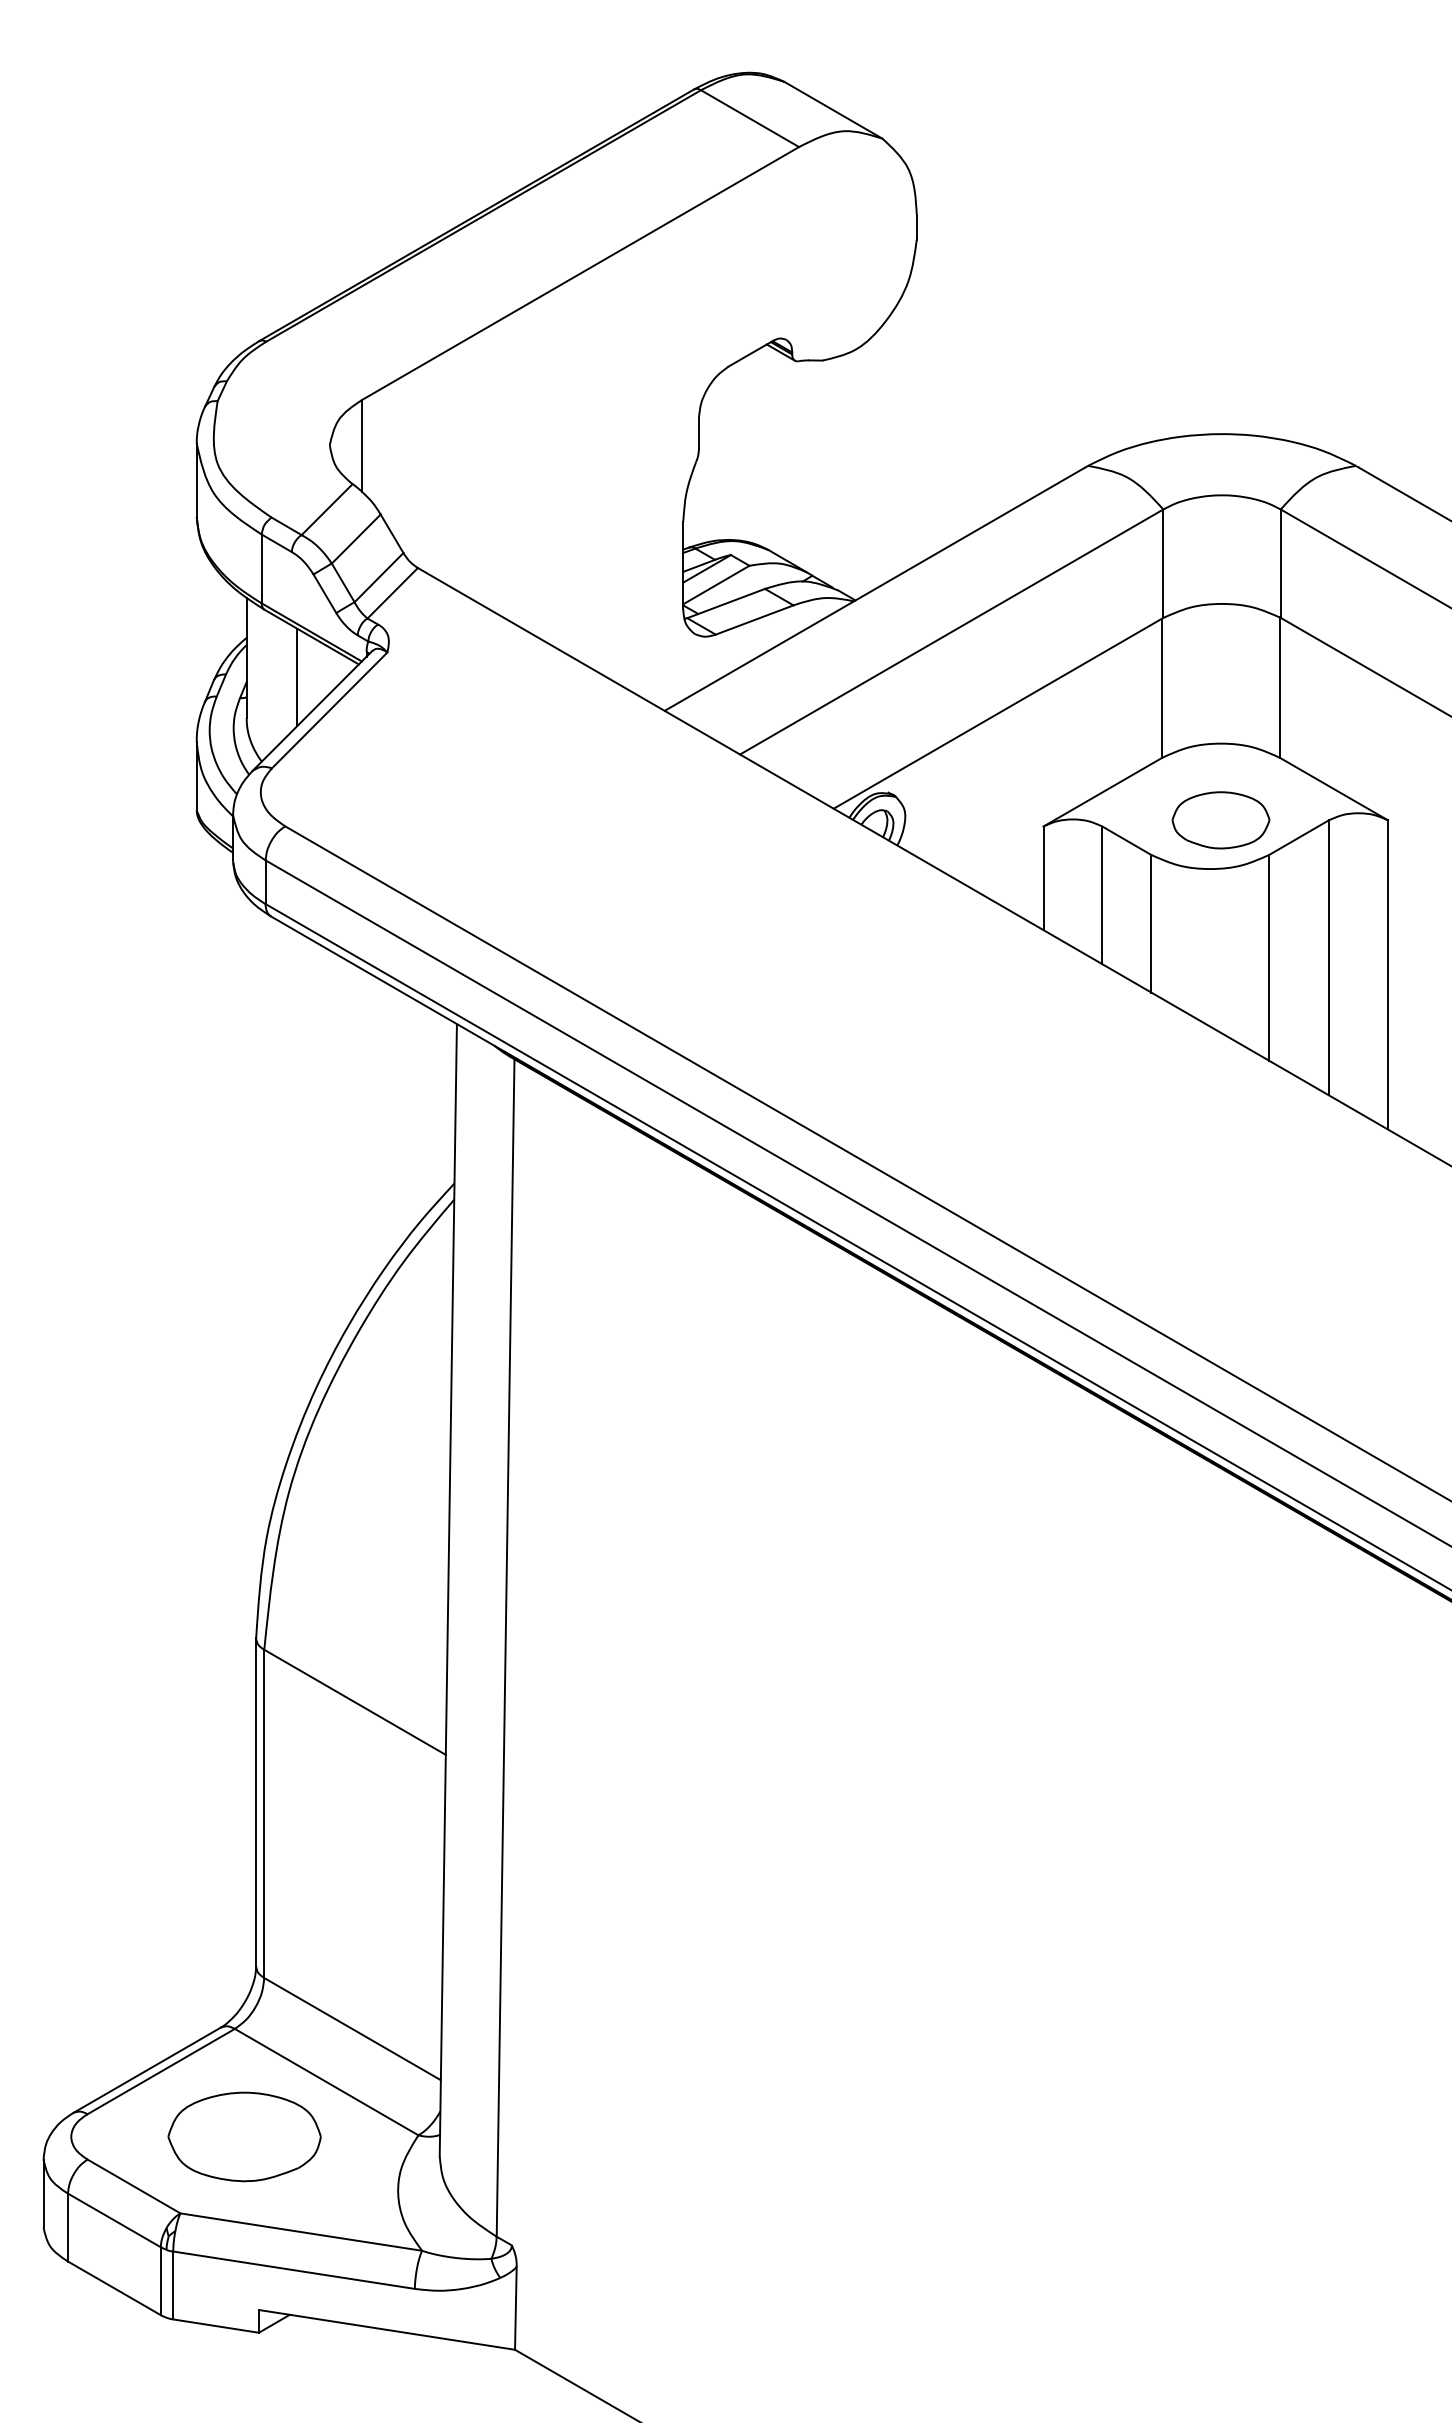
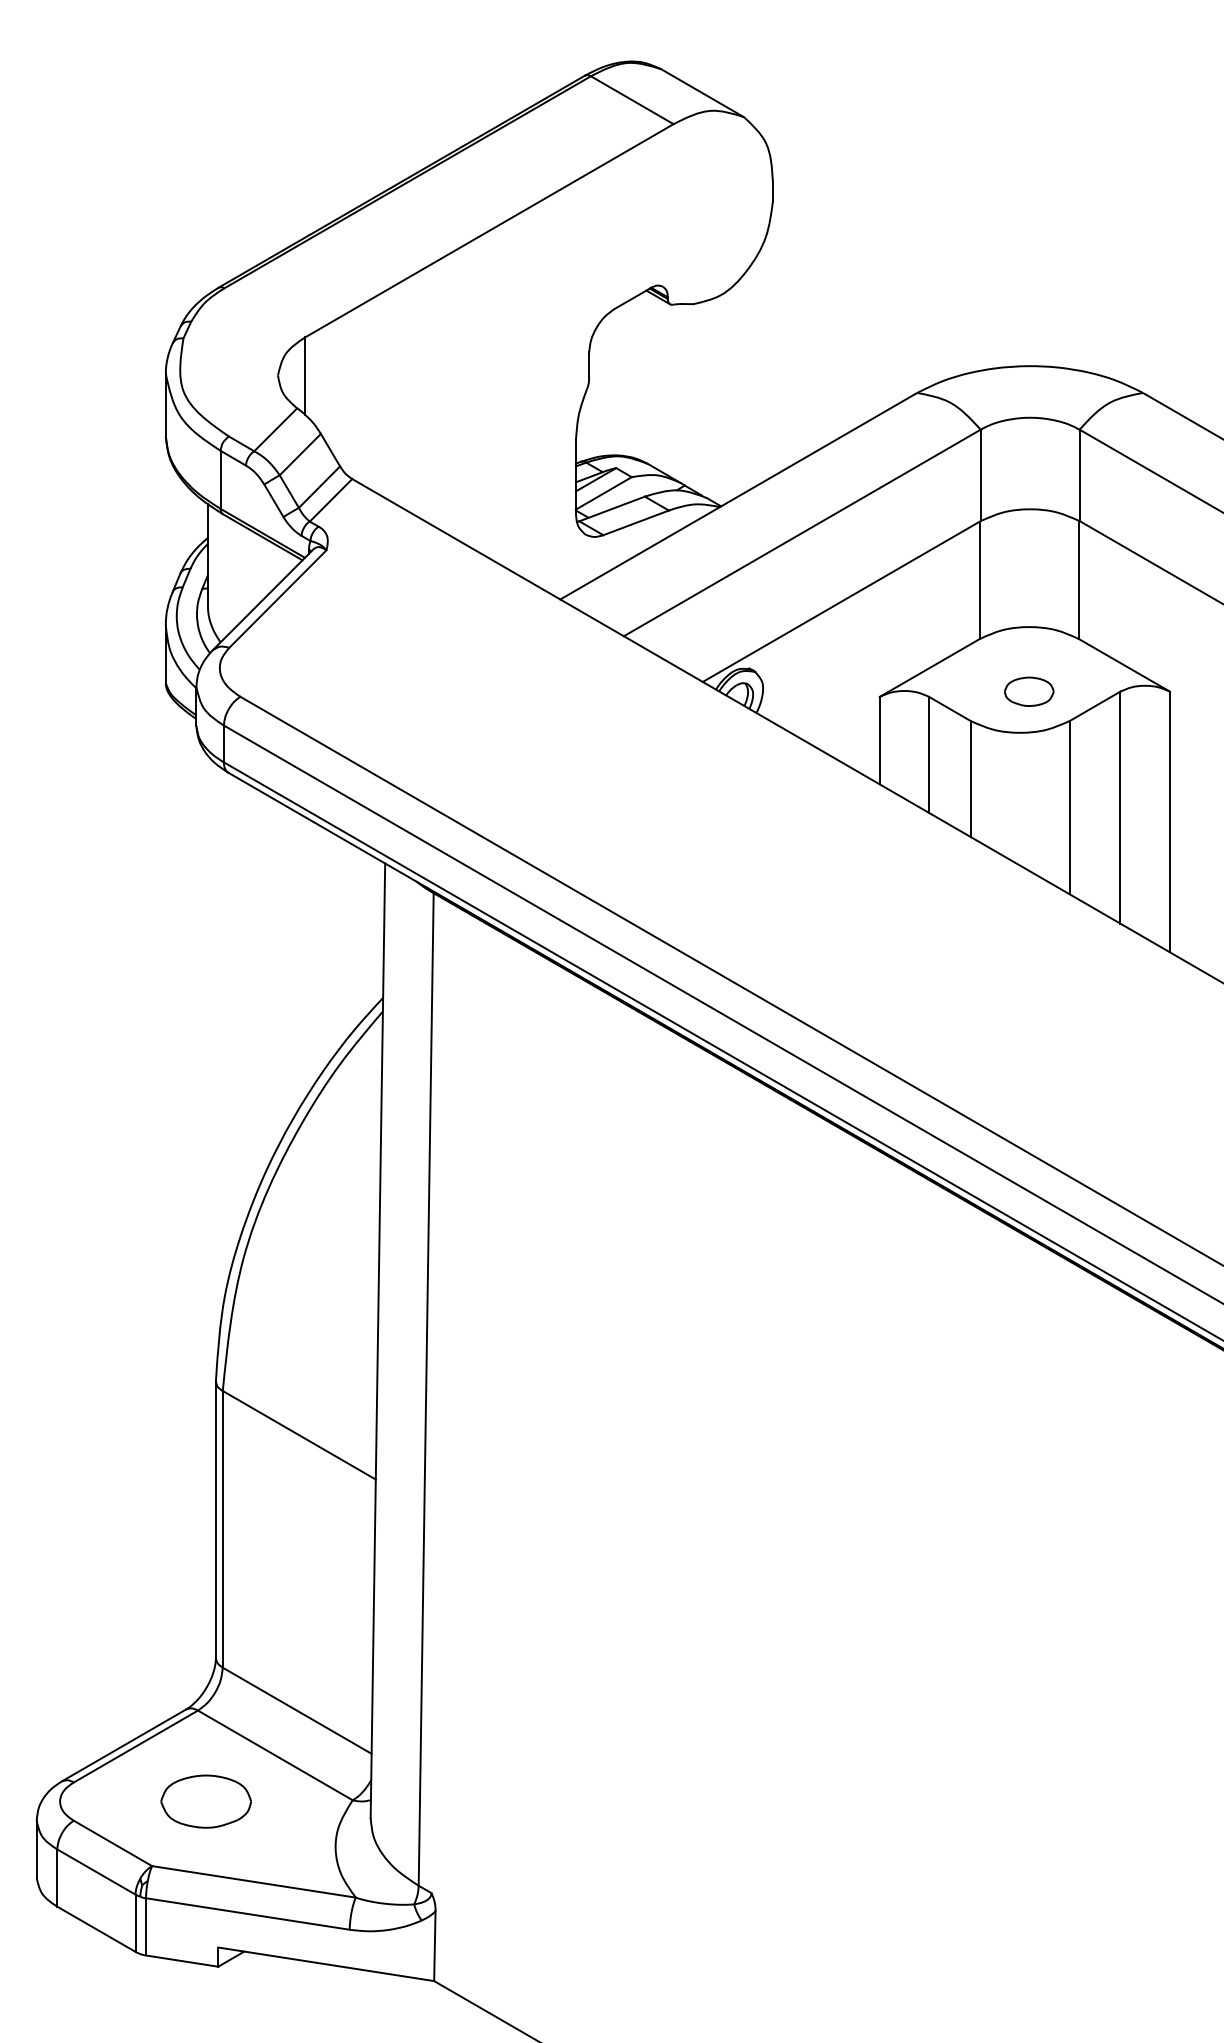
line: (297, 677) -> (250, 571), removed
part: (1220, 820) -> (1028, 691), size x0.6
part: (244, 2136) -> (206, 1801), size x0.7

